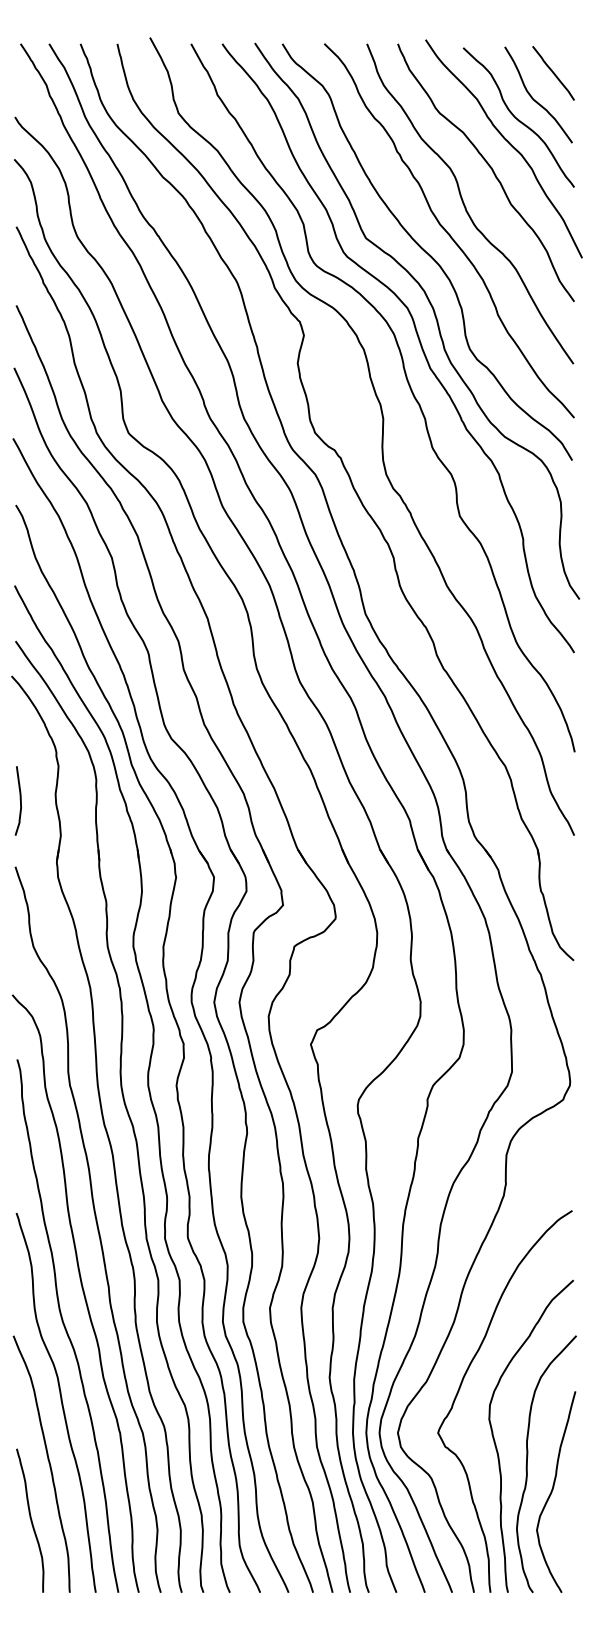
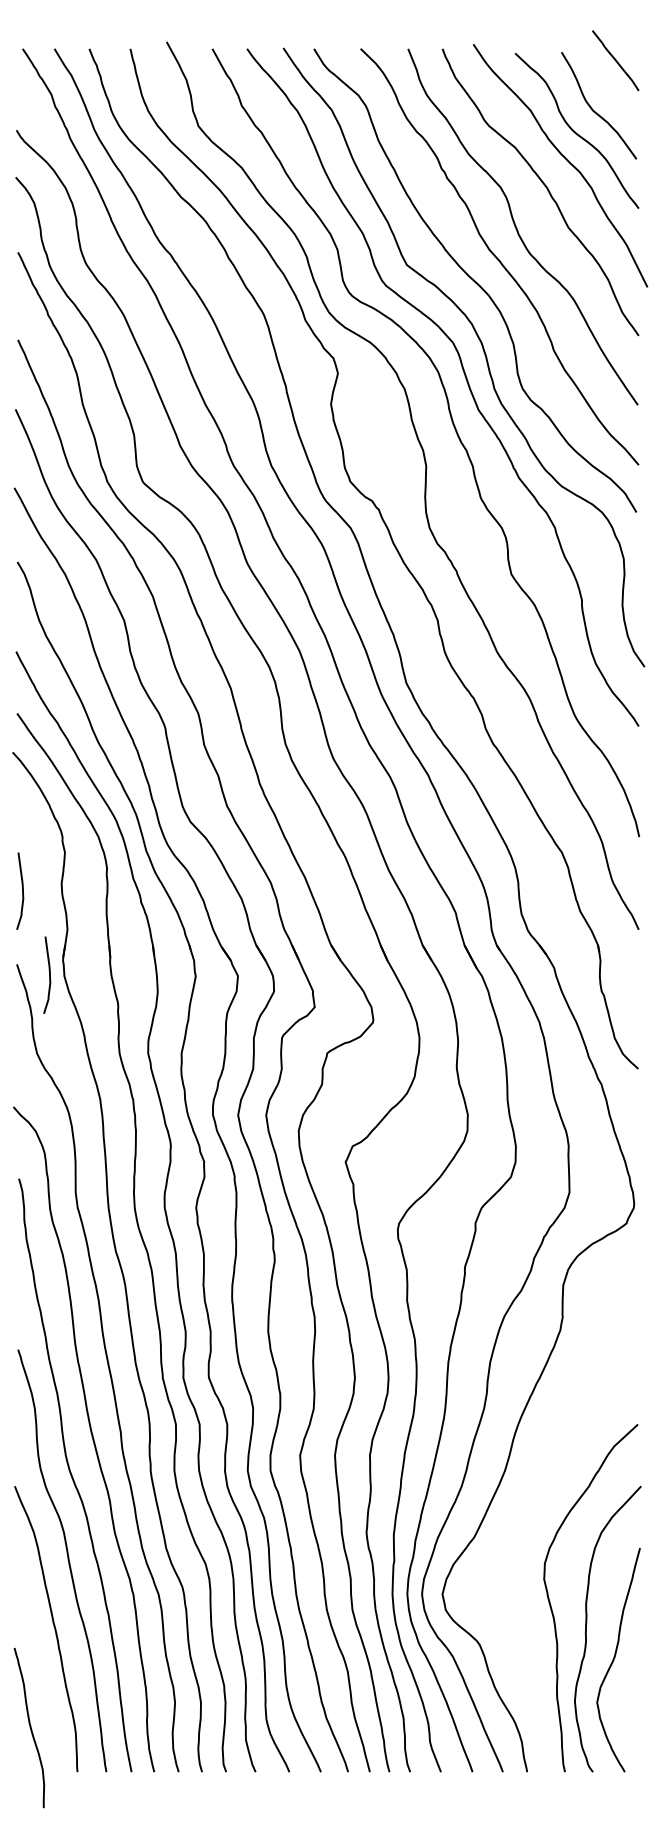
line: (553, 73) -> (615, 60), moved
curve: (44, 875) -> (49, 974), added
curve: (460, 1388) -> (512, 1544), removed
curve: (30, 1520) -> (29, 1727), moved

